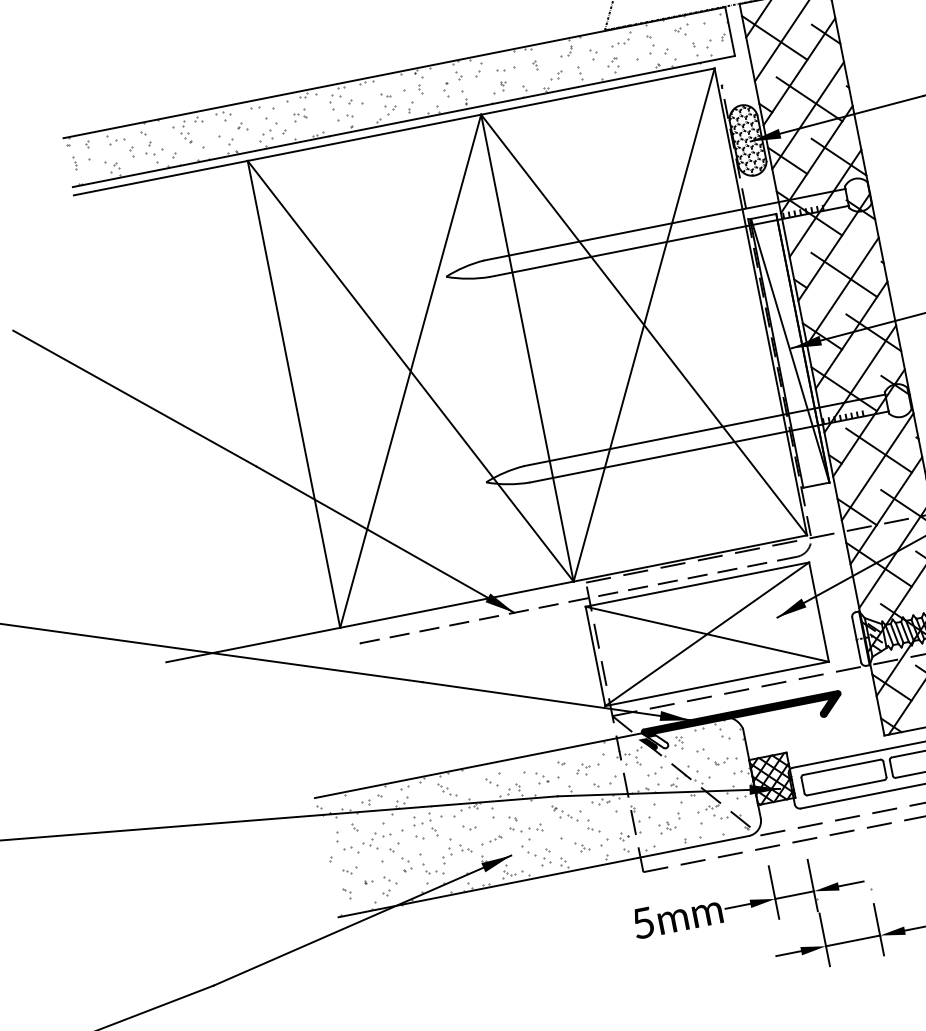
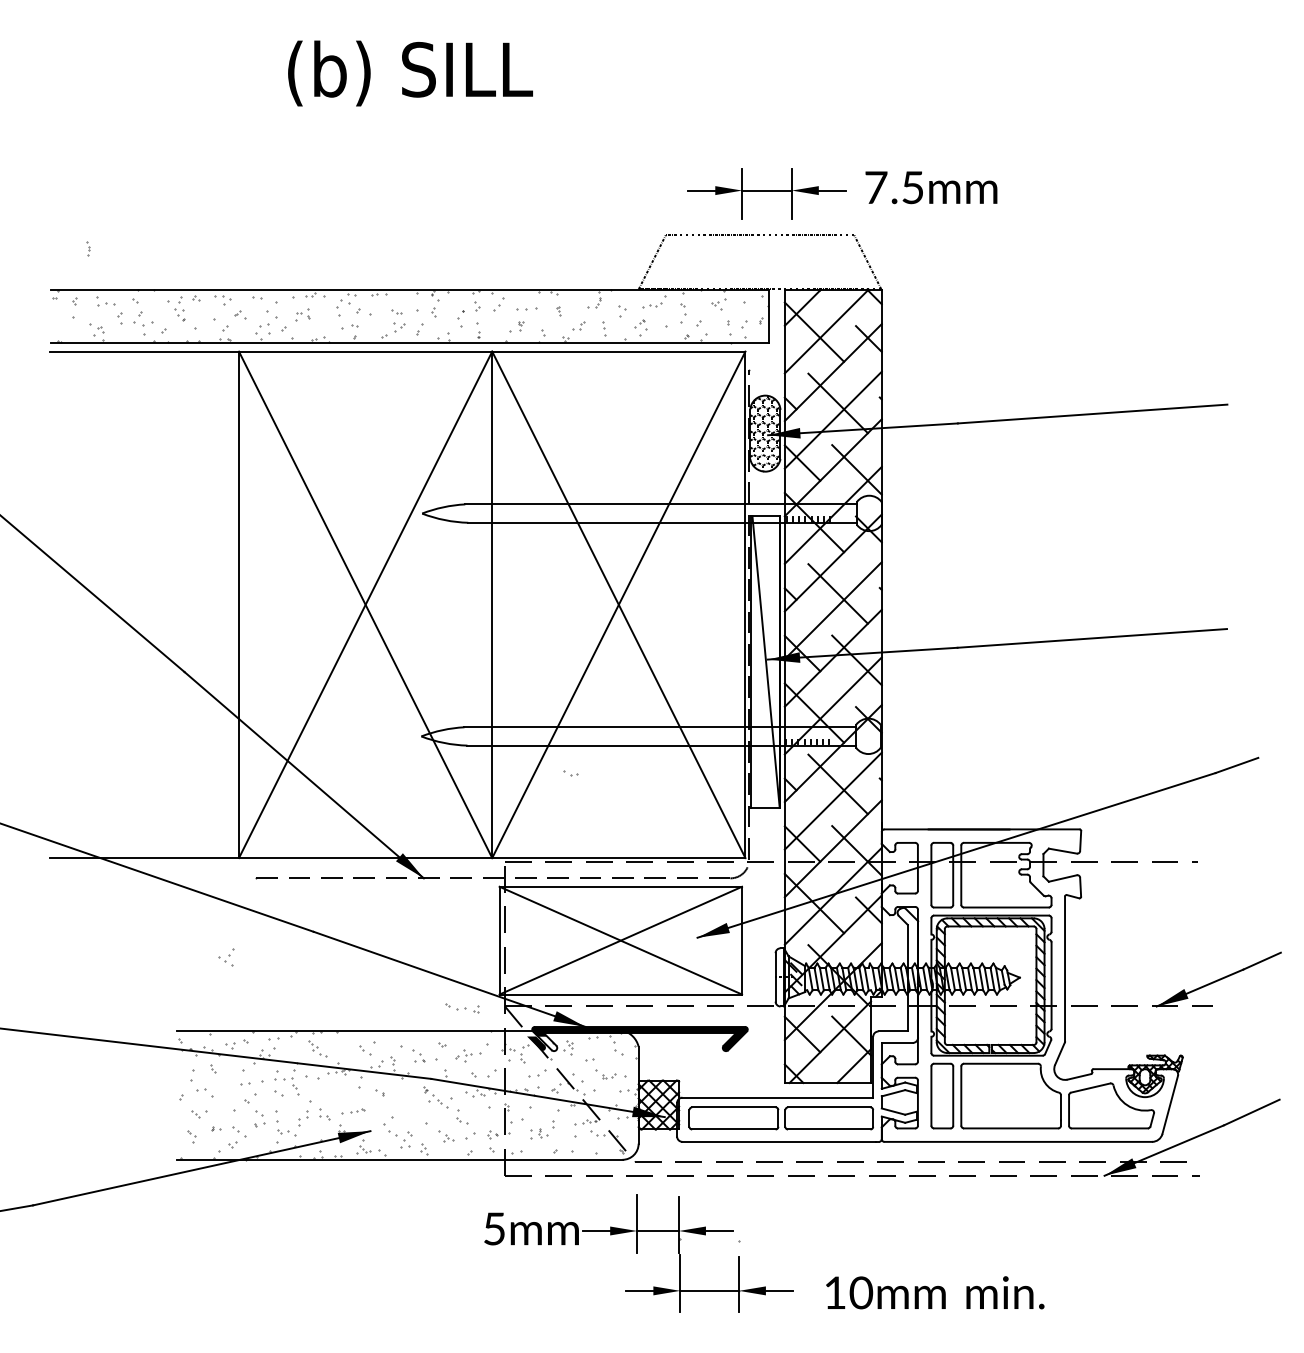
part: (75, 163) -> (88, 248), moved
part: (469, 827) -> (570, 773), moved
part: (526, 829) -> (462, 1008), moved
part: (370, 841) -> (226, 957), moved

